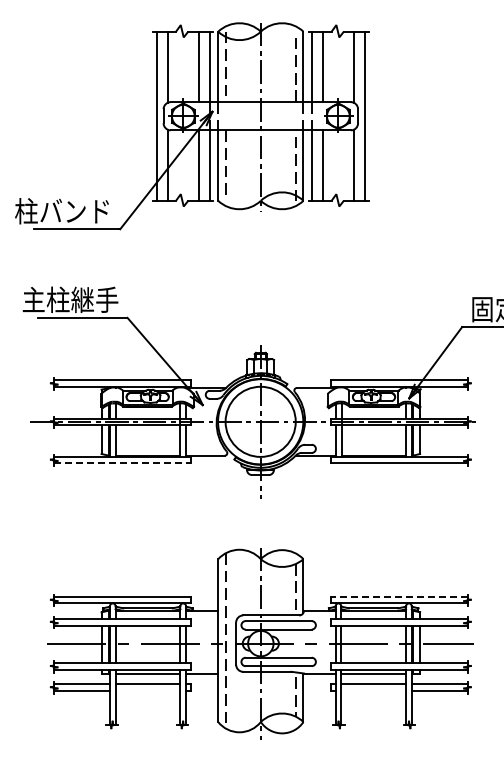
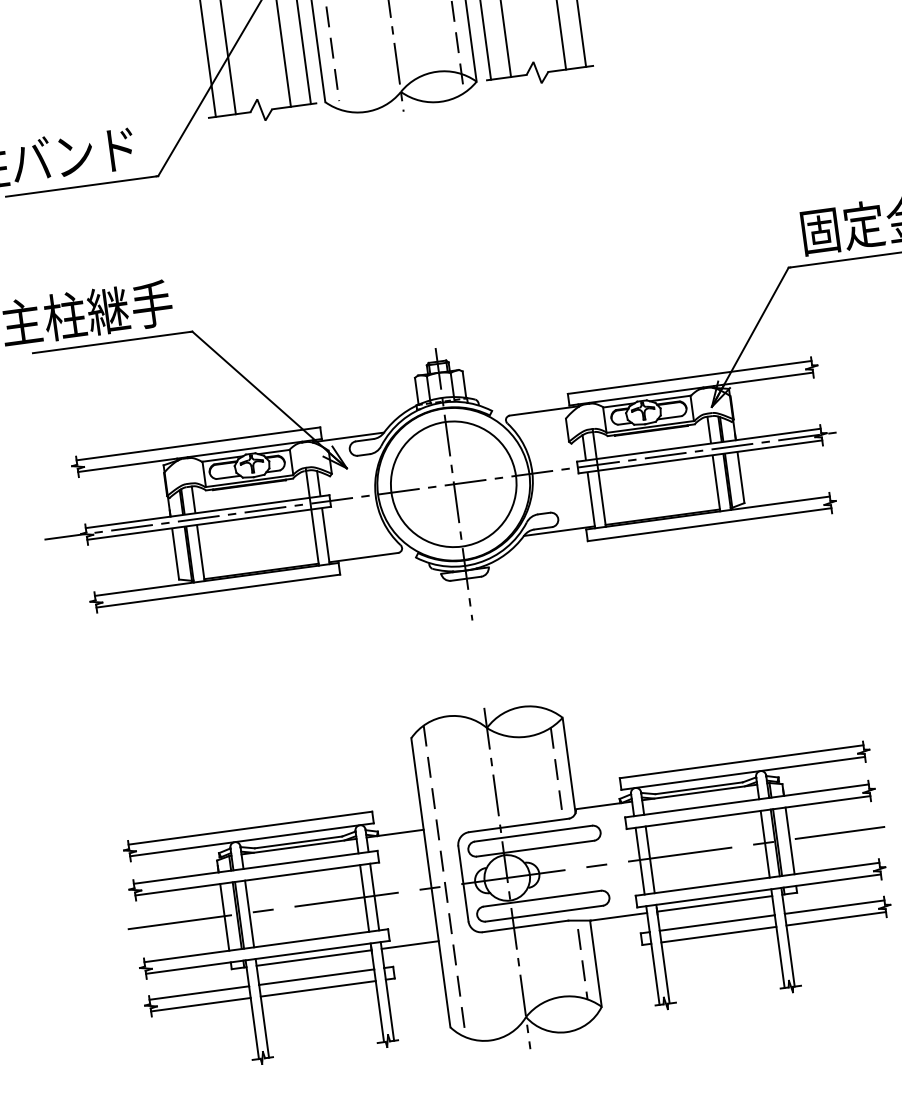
line: (122, 463) -> (218, 591), dashed -> solid
line: (399, 596) -> (742, 760), dashed -> solid
line: (147, 690) -> (317, 988), added
line: (373, 690) -> (718, 934), added

